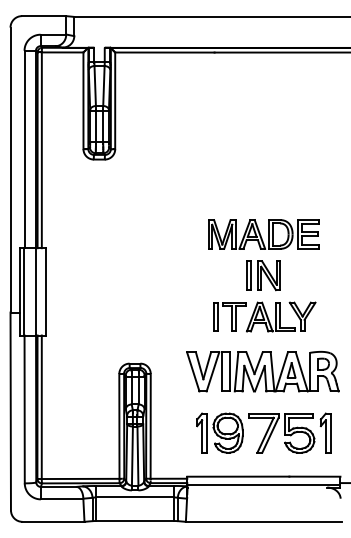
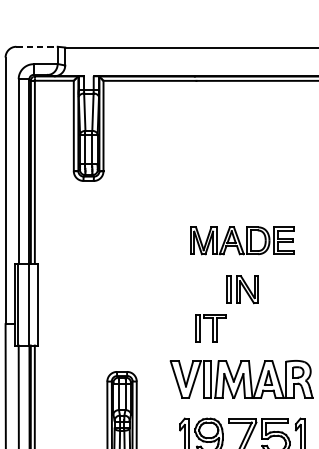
line: (44, 16) -> (37, 47), solid -> dashed
part: (263, 234) -> (242, 240), moved
part: (281, 316) -> (259, 327), removed

